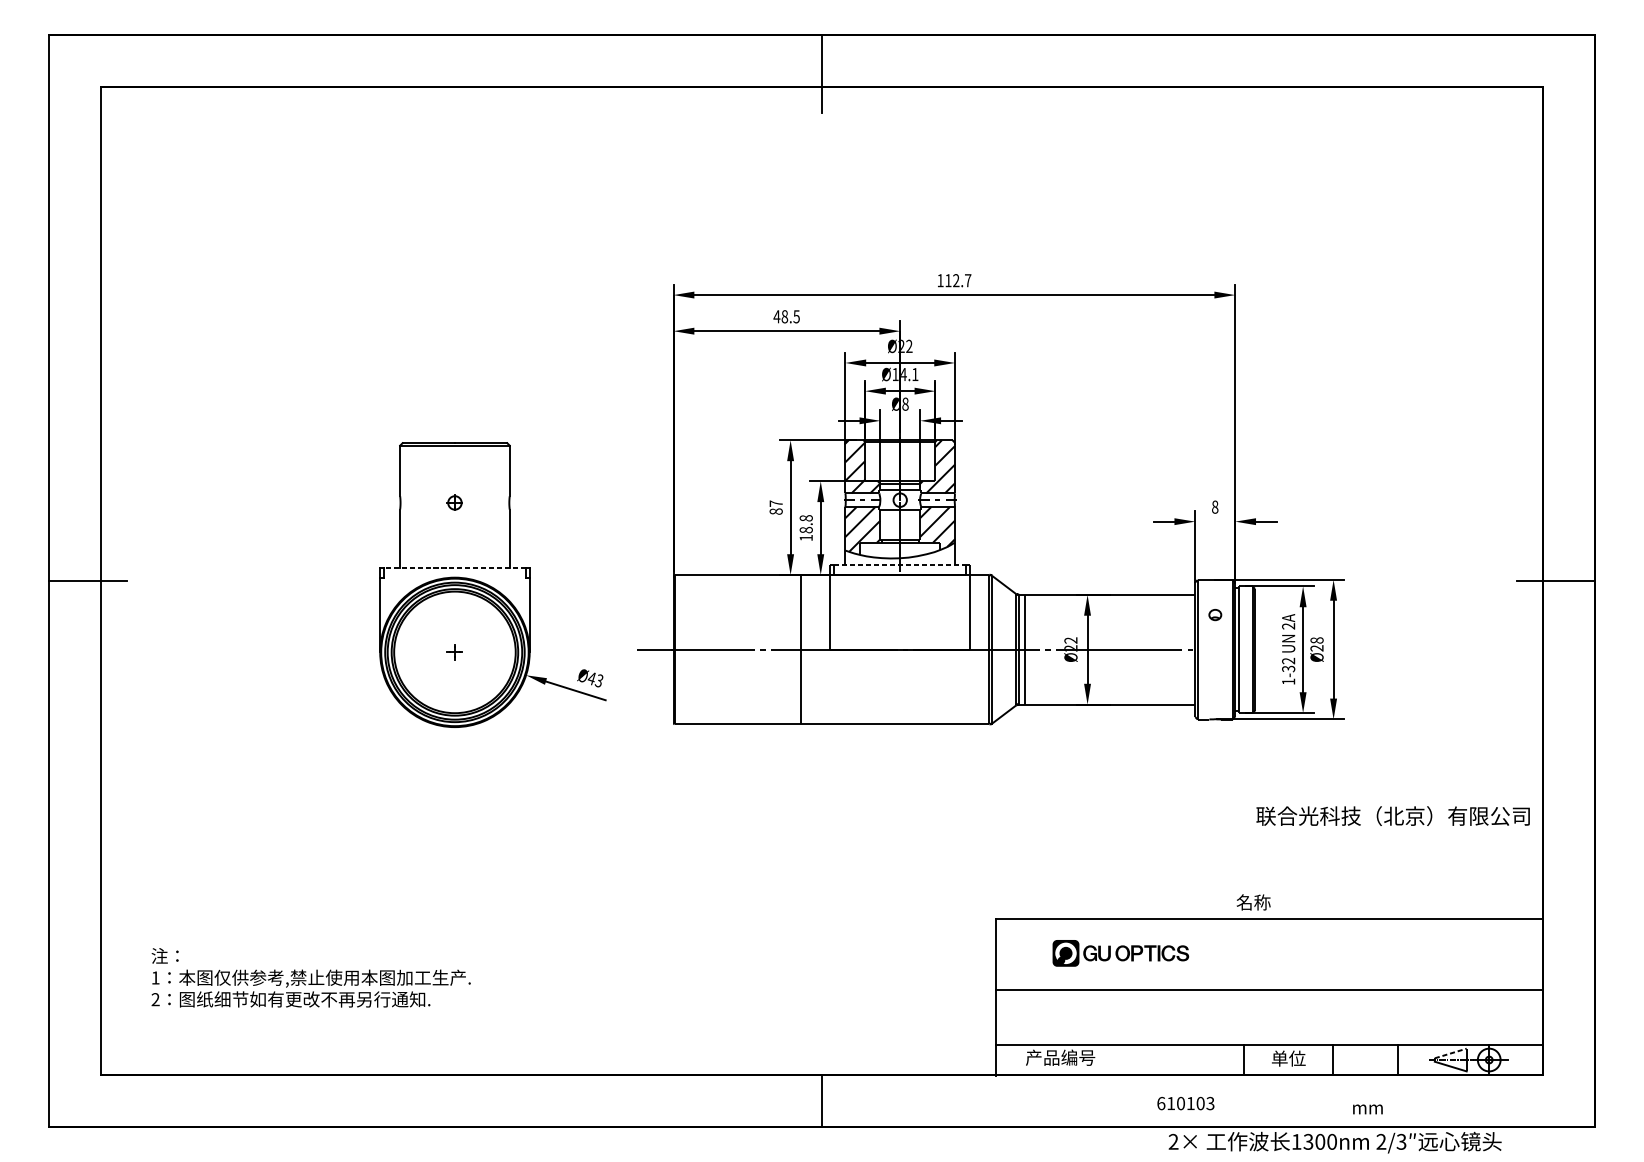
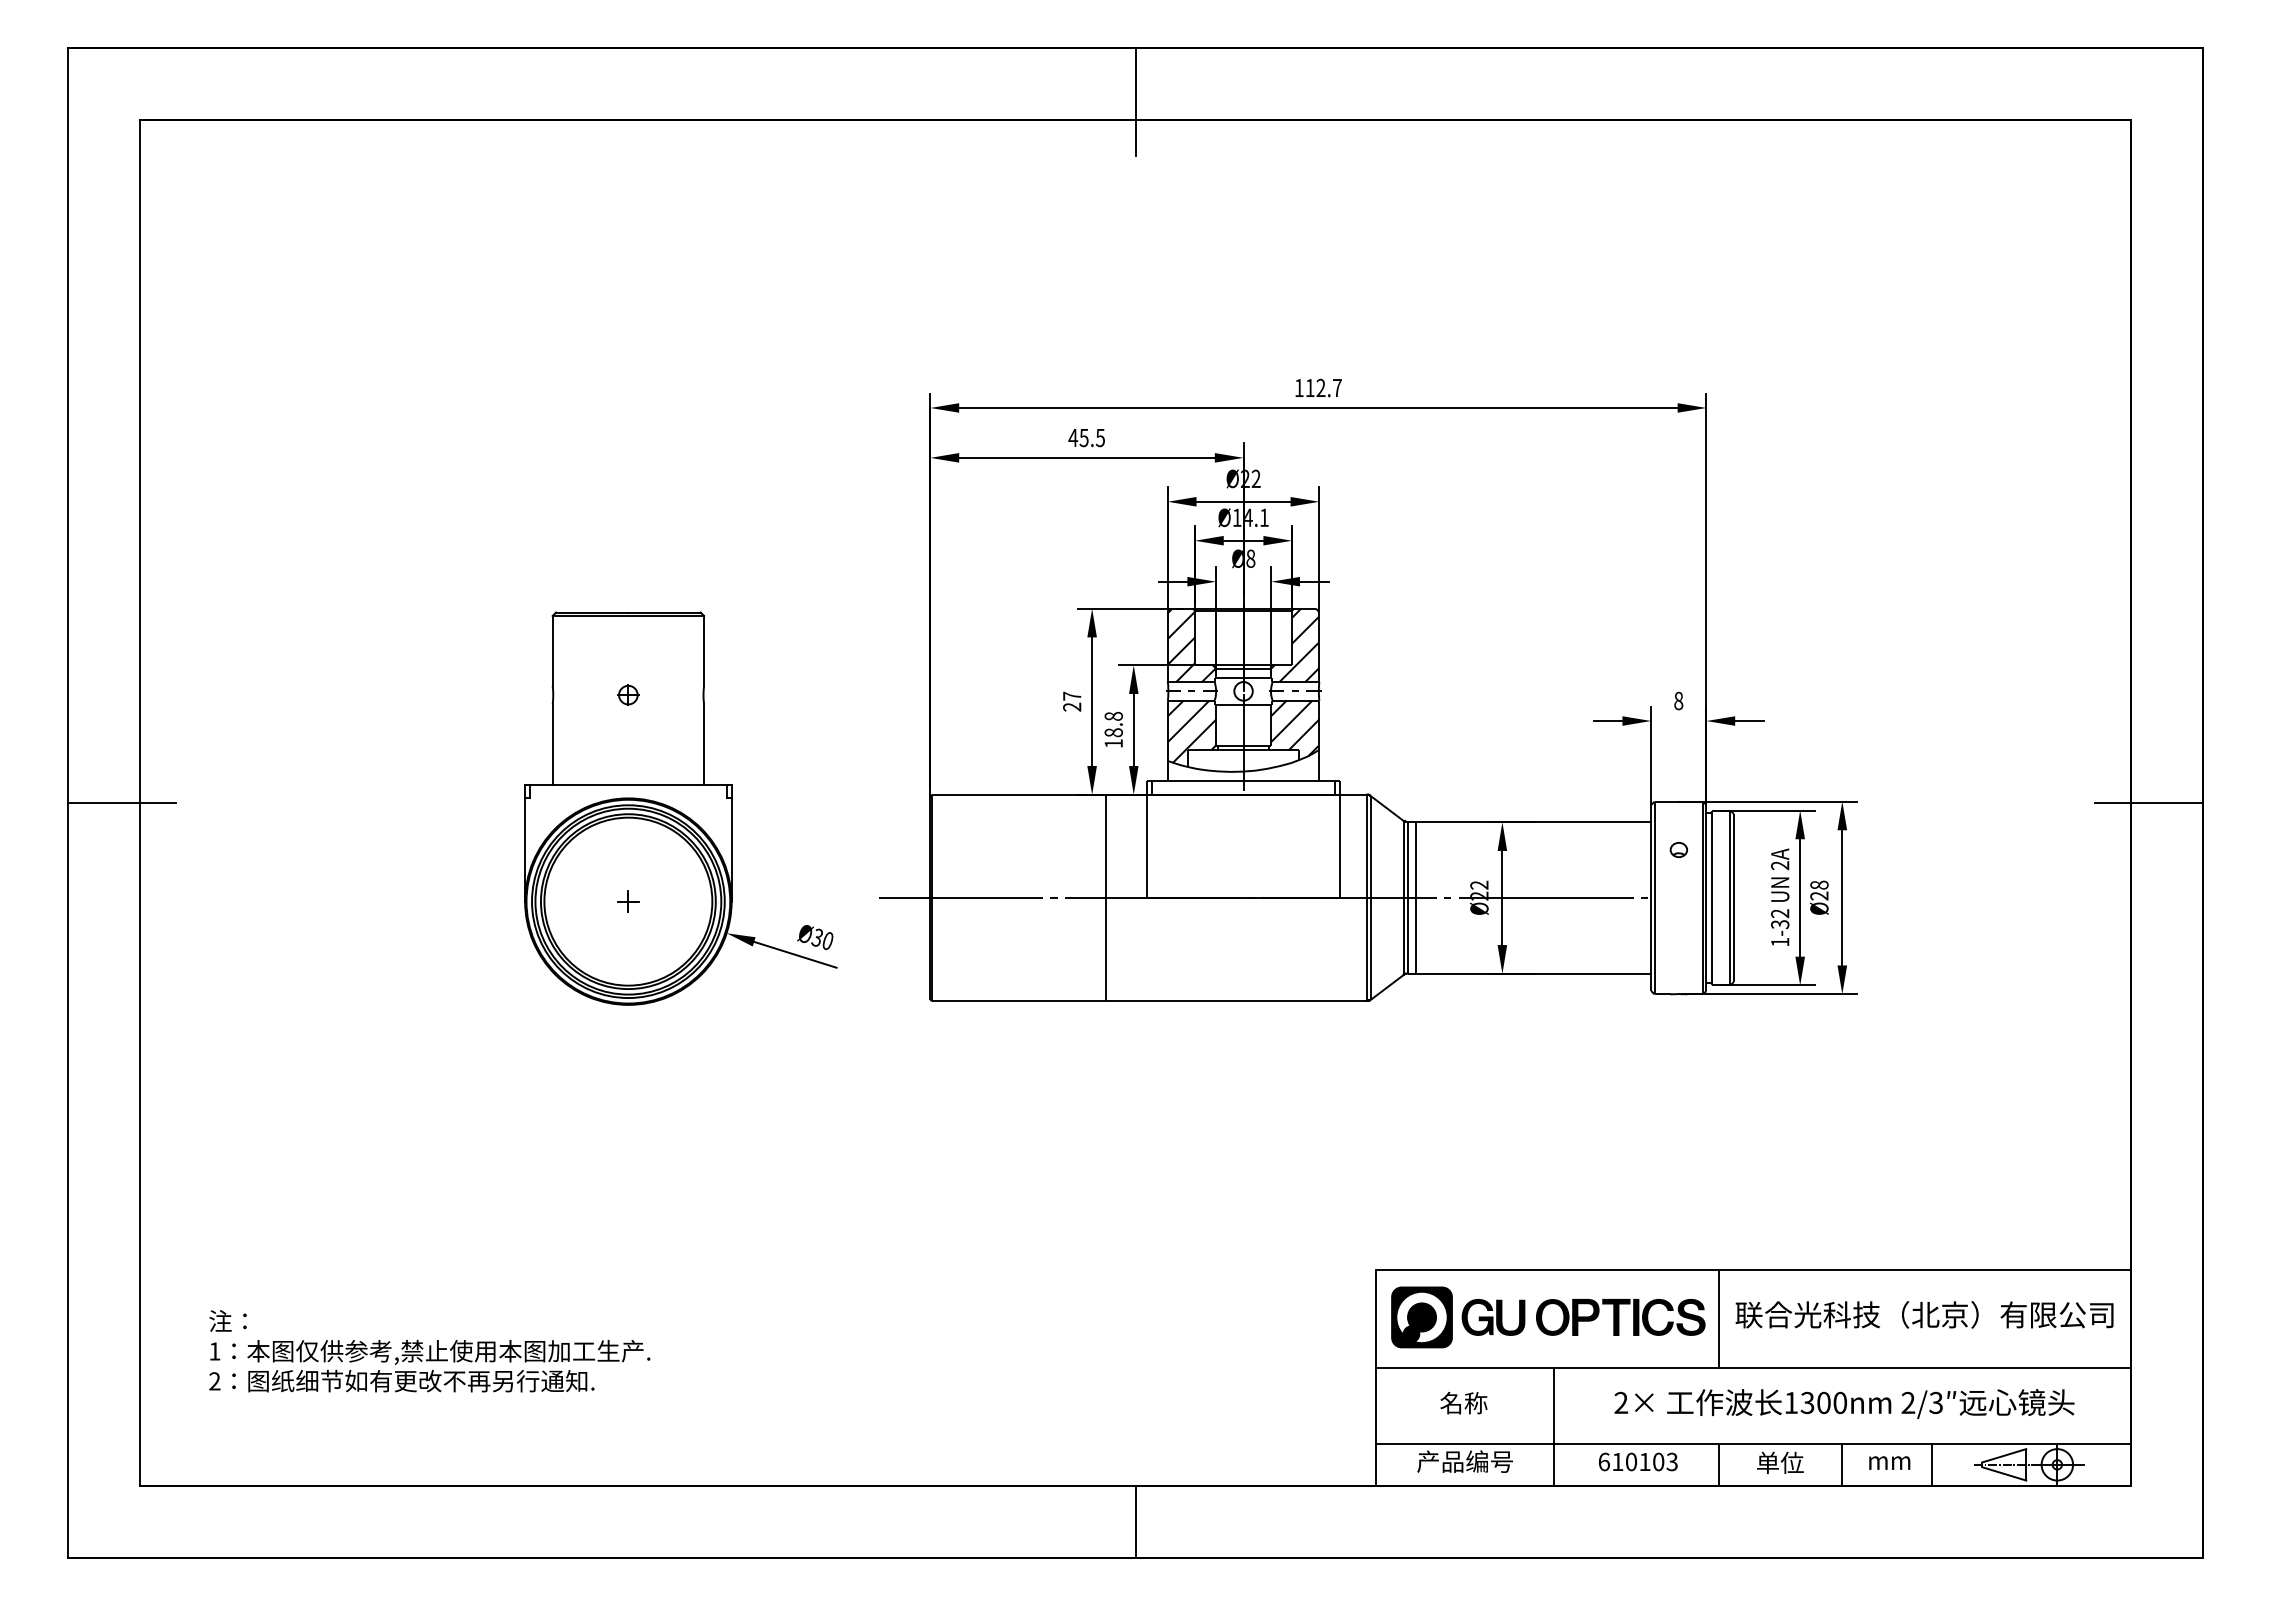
text: (784, 316) -> (1083, 437), 48.5 -> 45.5
text: (776, 511) -> (1072, 706), 87 -> 27
line: (900, 564) -> (1244, 780), dashed -> solid
line: (454, 567) -> (627, 784), dashed -> solid
text: (595, 679) -> (822, 938), Ø43 -> Ø30
text: (1393, 815) -> (1924, 1314), moved
text: (1253, 902) -> (1463, 1403), moved
part: (1120, 953) -> (1548, 1317), size x1.67
line: (1243, 954) -> (1718, 1318), added
line: (1125, 1032) -> (1554, 1426), added
line: (1450, 1053) -> (2004, 1455), dashed -> solid
text: (1186, 1103) -> (1638, 1461), moved
text: (1367, 1109) -> (1889, 1462), moved
text: (1335, 1142) -> (1844, 1403), moved

